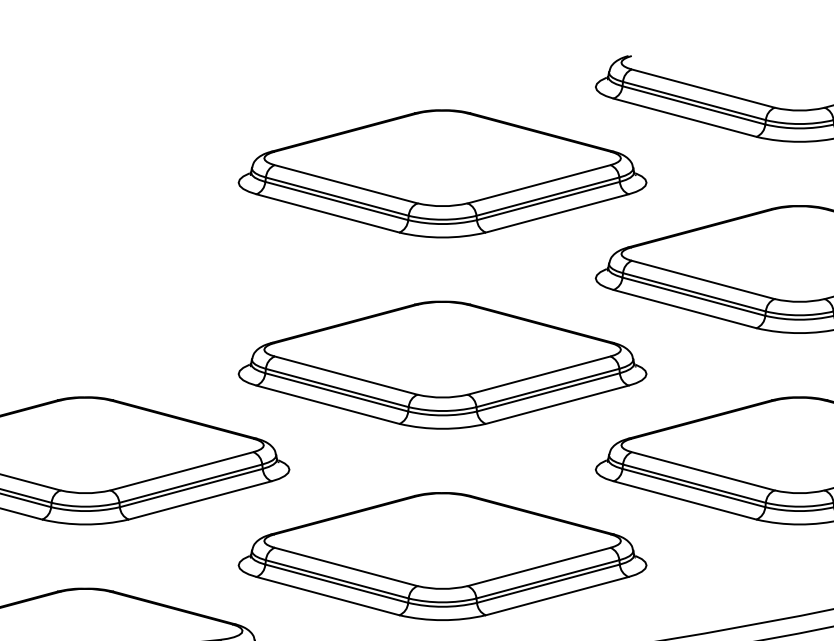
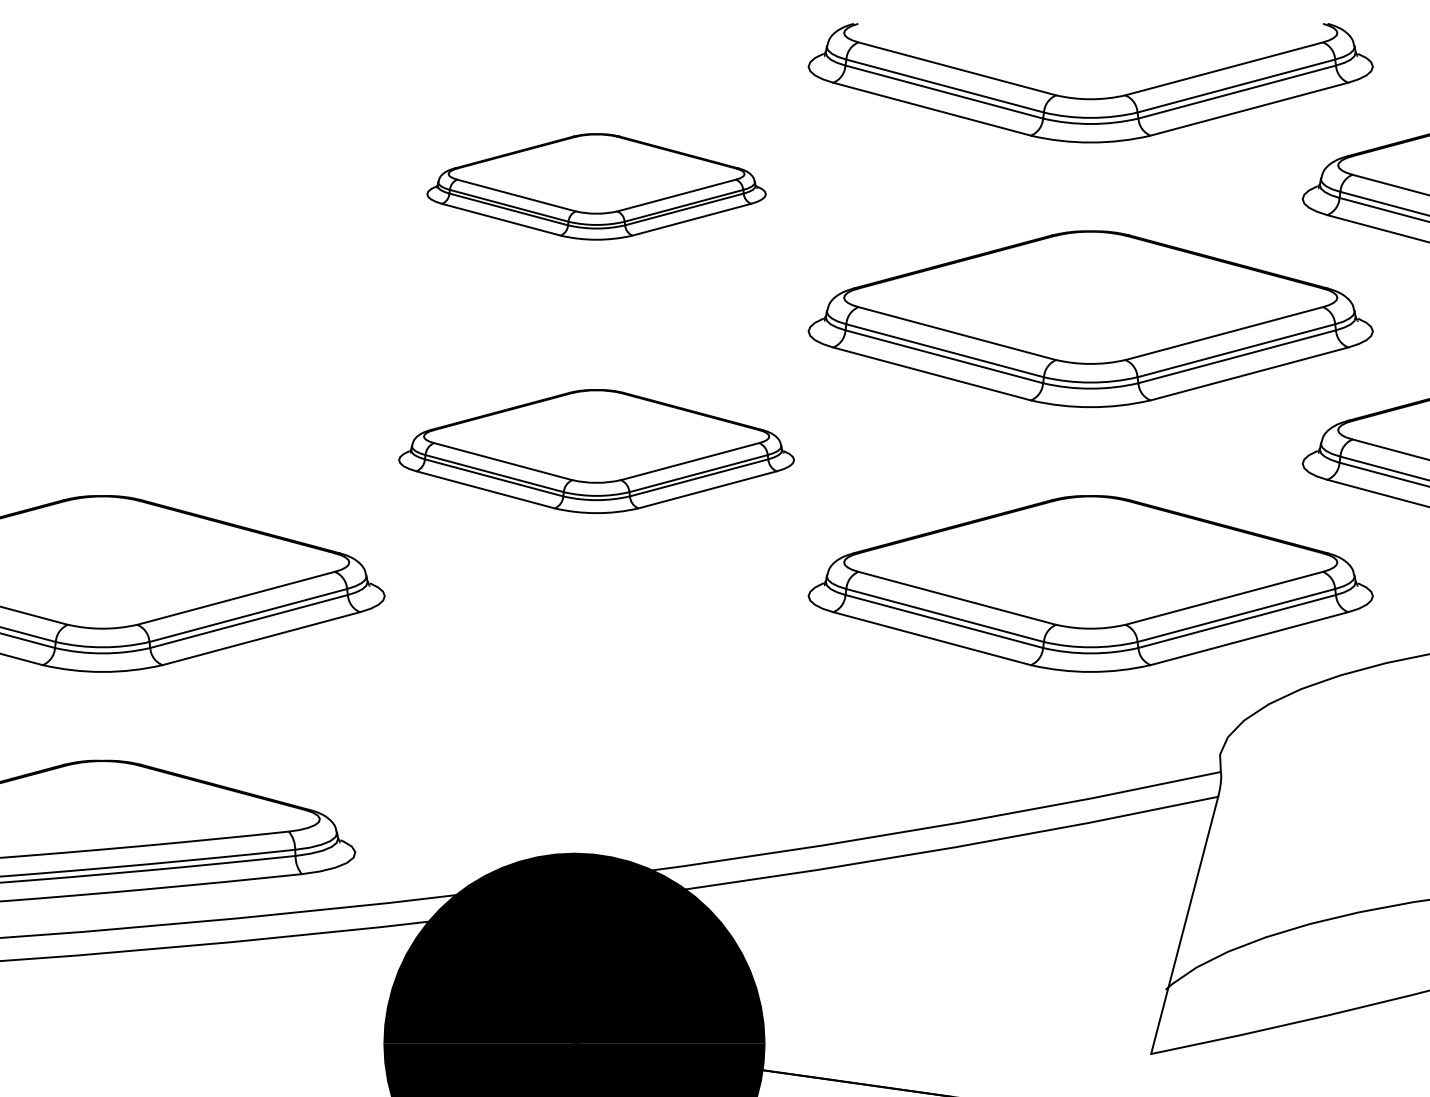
part: (442, 173) -> (596, 186), size x0.6
part: (442, 365) -> (596, 451), size x0.7
part: (442, 556) -> (596, 716), removed

